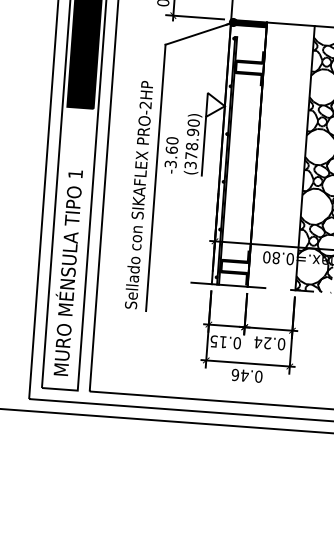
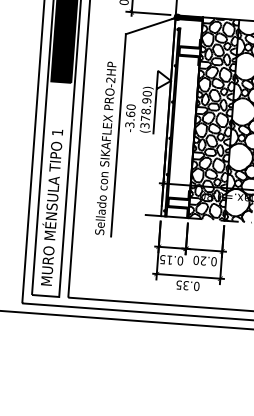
hatch: (280, 156) -> (213, 119), added
text: (258, 342) -> (196, 260), 0.24 -> 0.20
text: (239, 374) -> (182, 284), 0.46 -> 0.35

